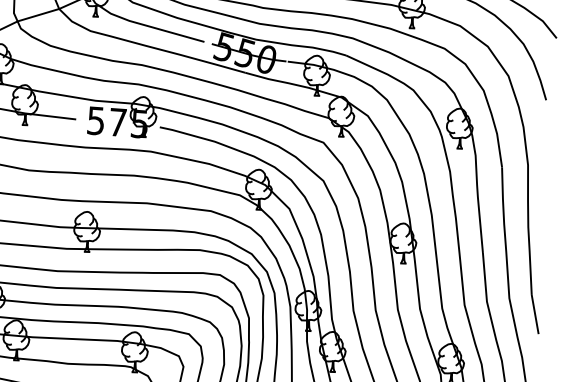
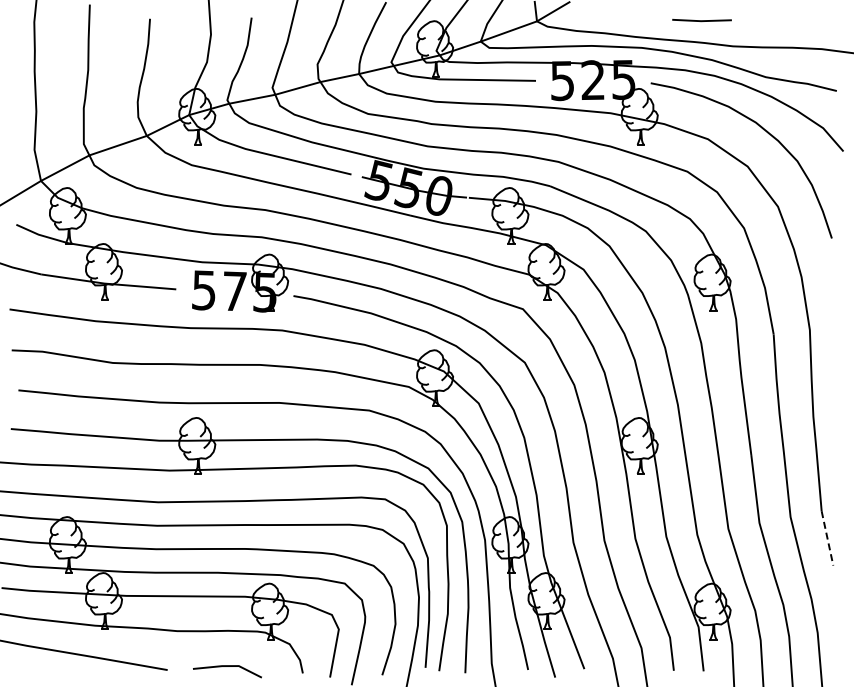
line: (535, 314) -> (827, 538), solid -> dashed

